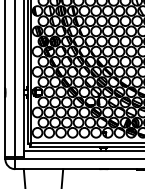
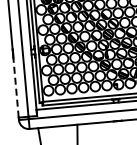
line: (5, 127) -> (16, 88), solid -> dashed

